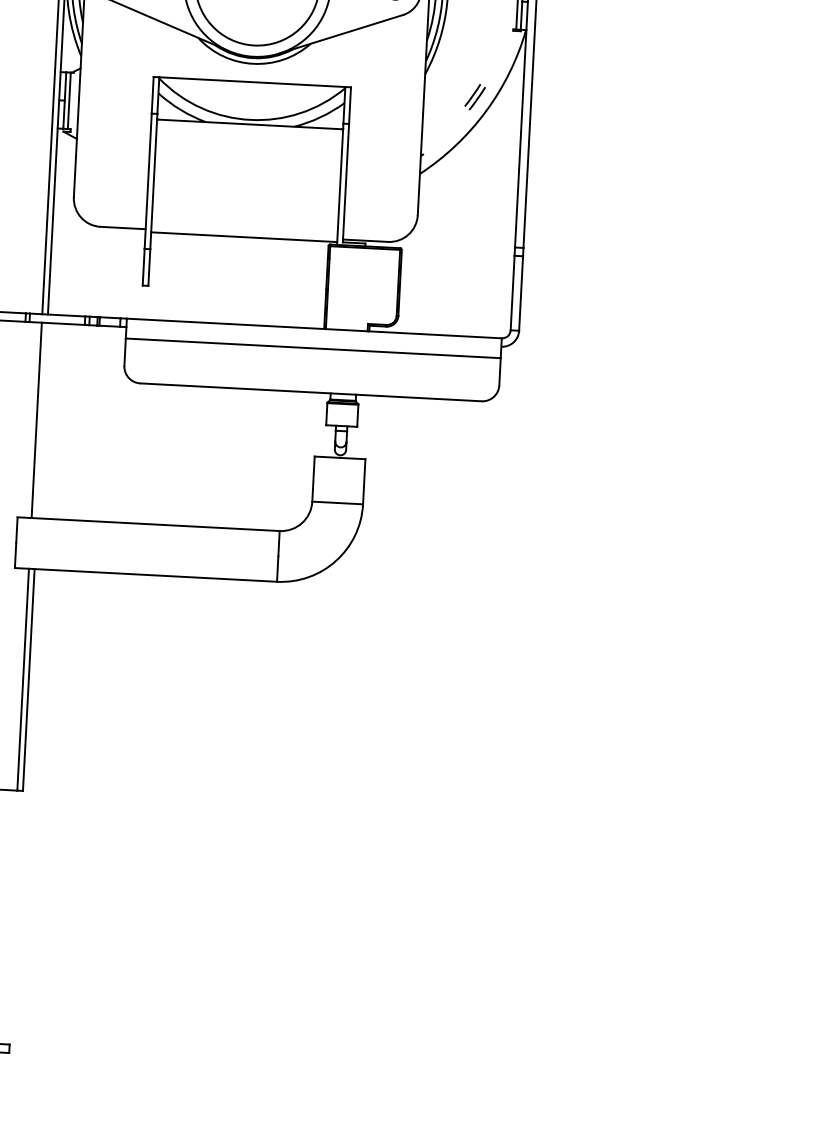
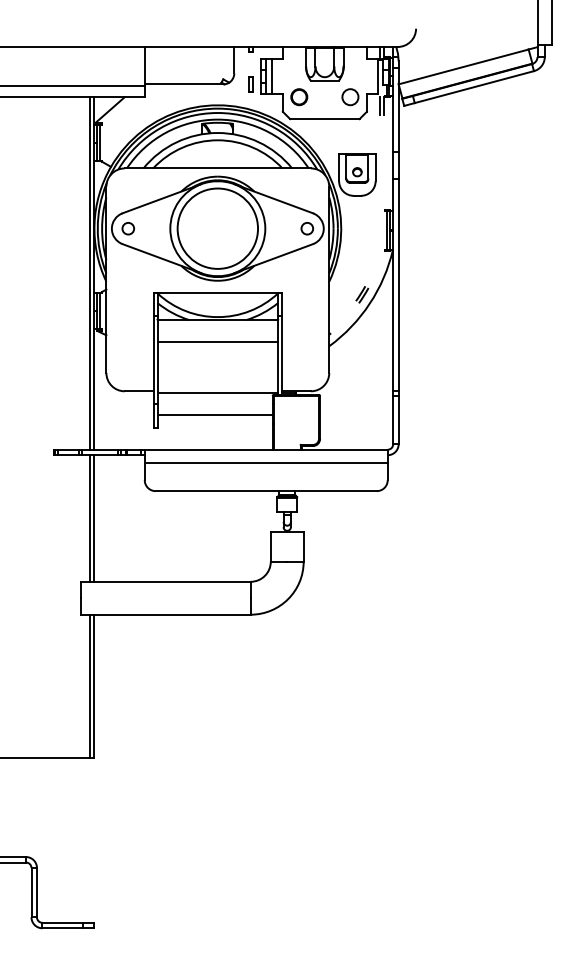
line: (247, 157) -> (217, 341), added
line: (237, 271) -> (214, 415), added
line: (42, 420) -> (93, 518), added

